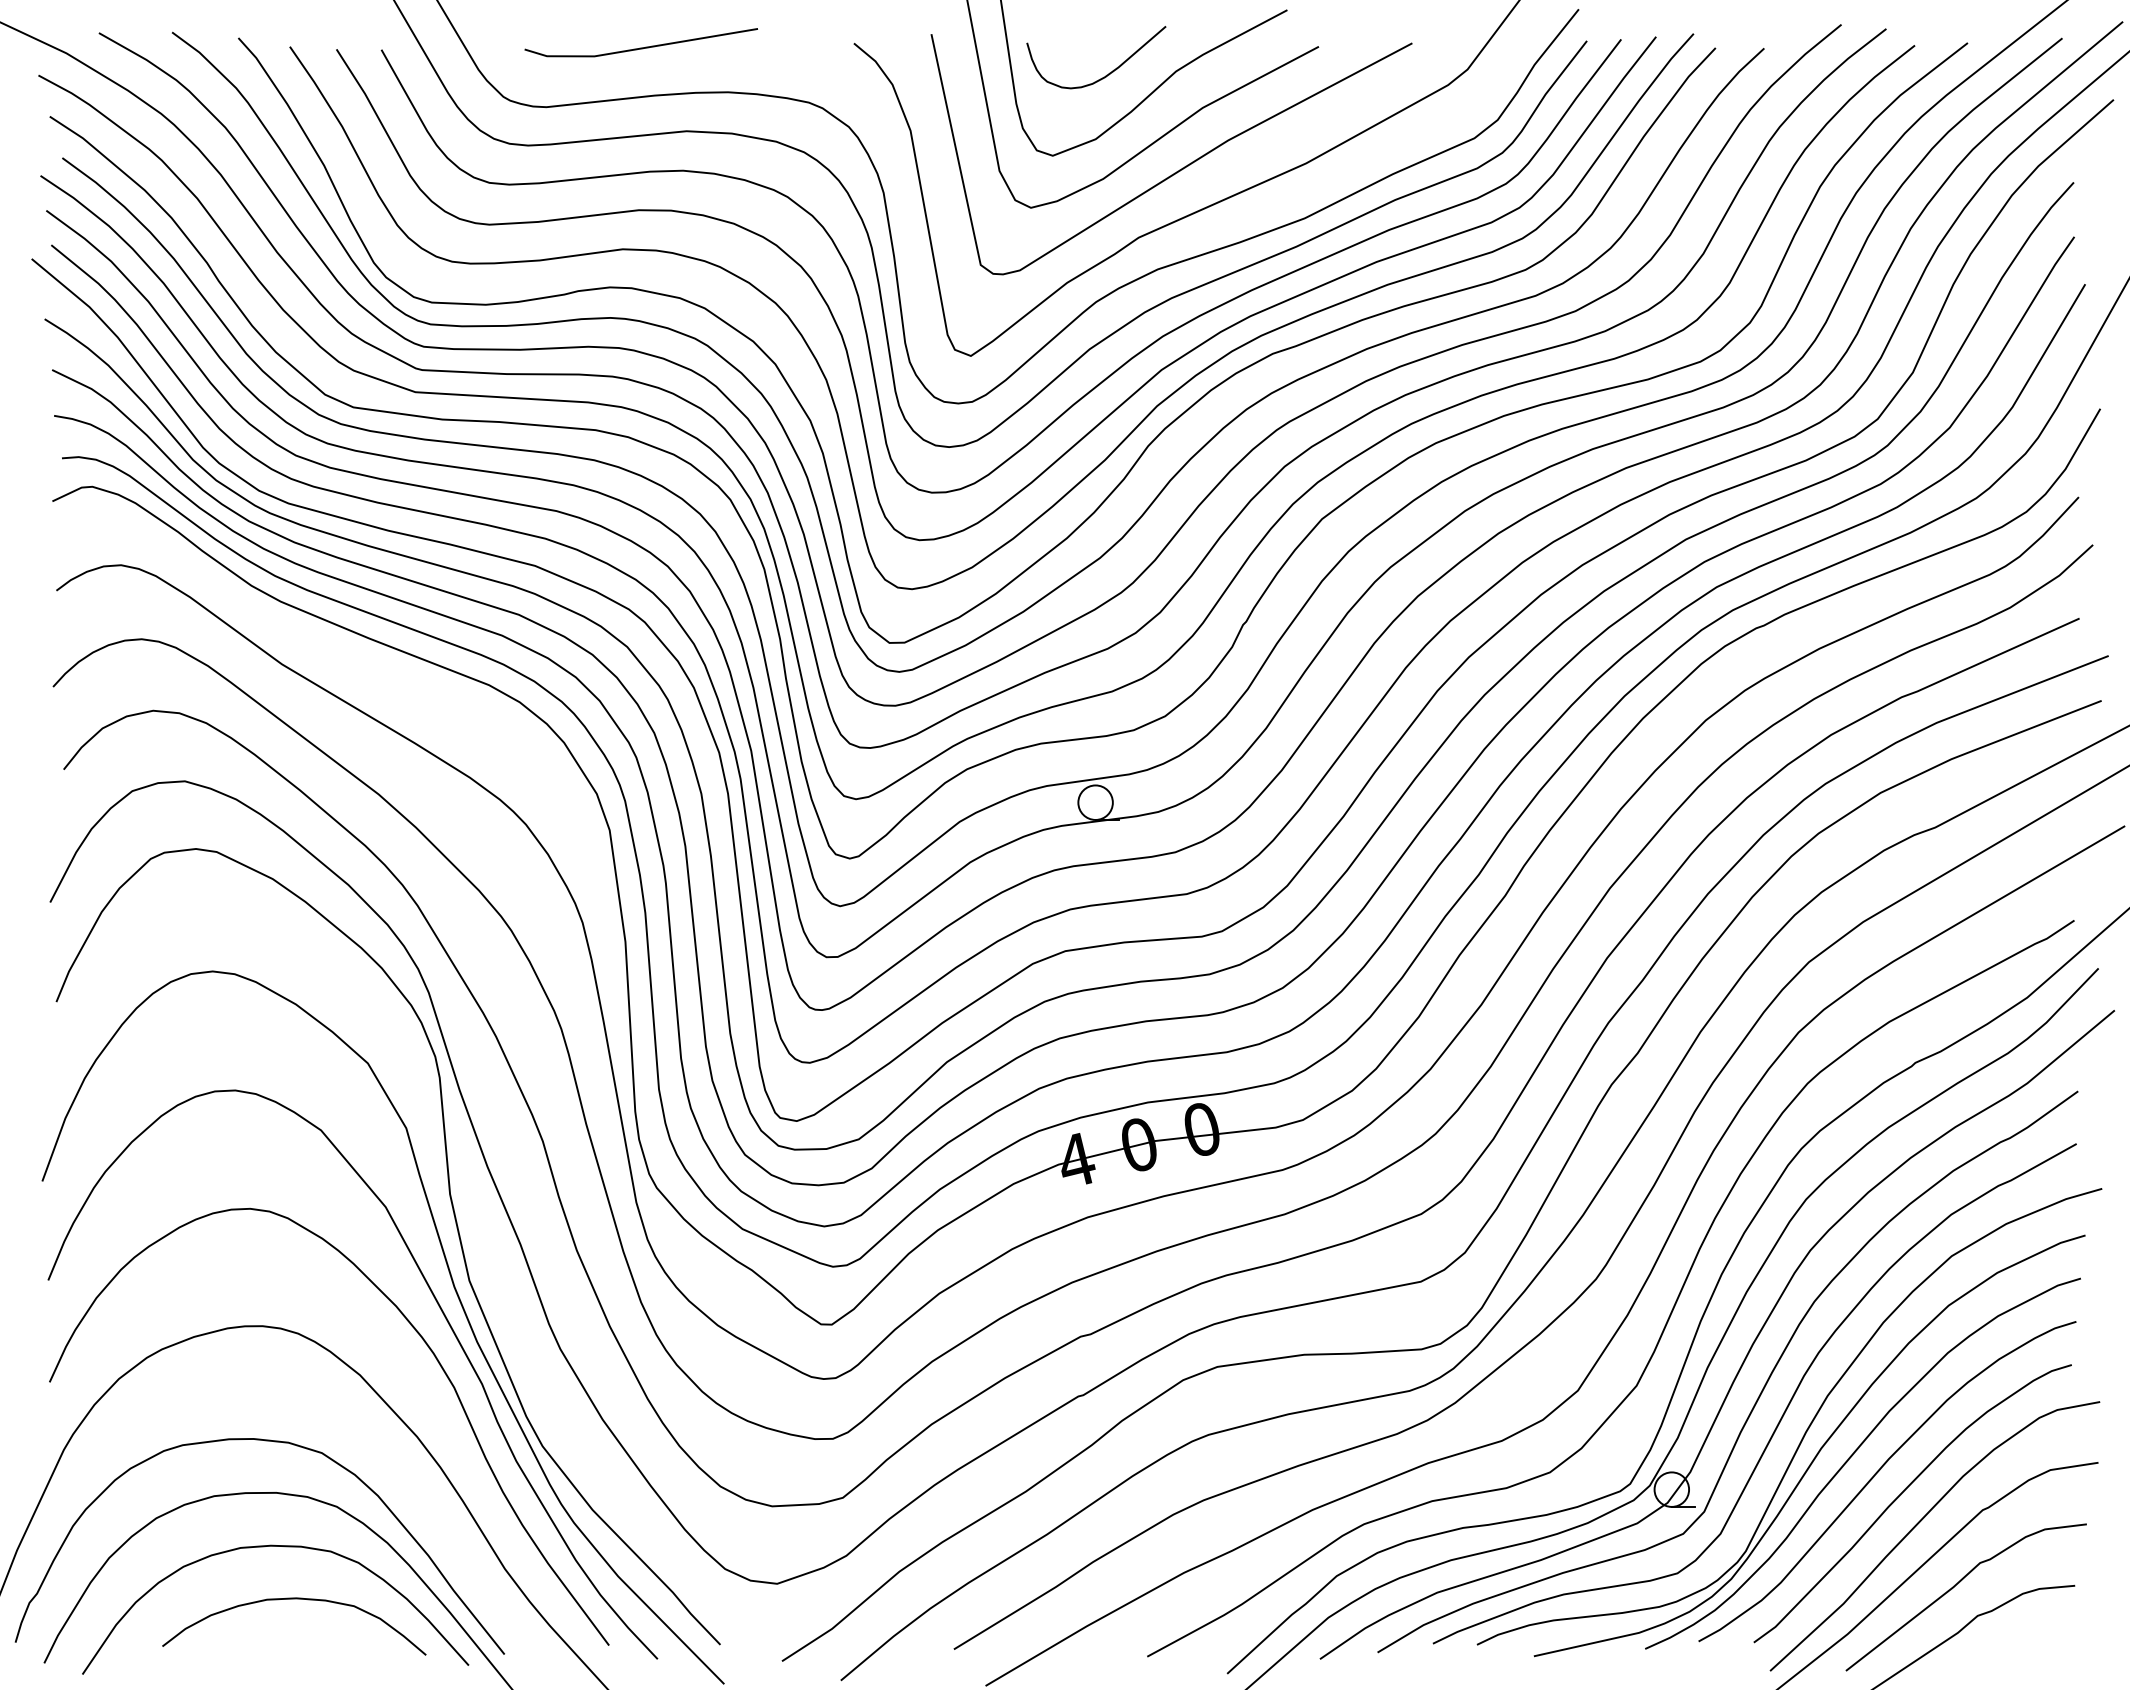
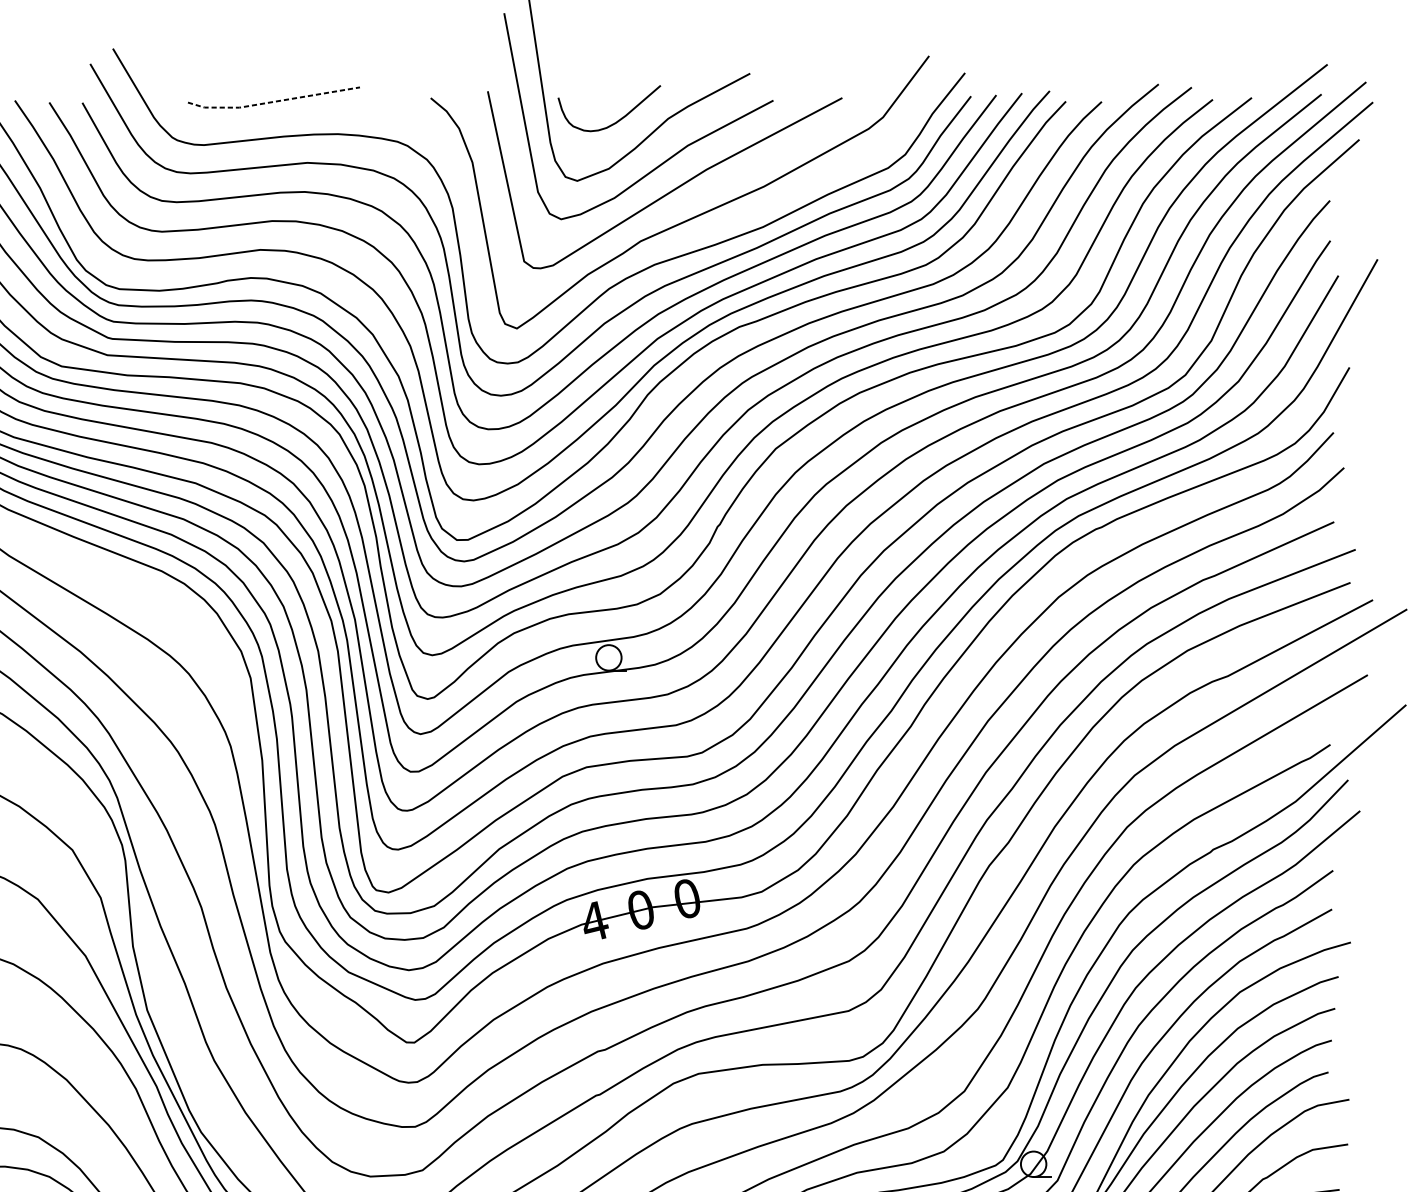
line: (639, 48) -> (272, 101), solid -> dashed

